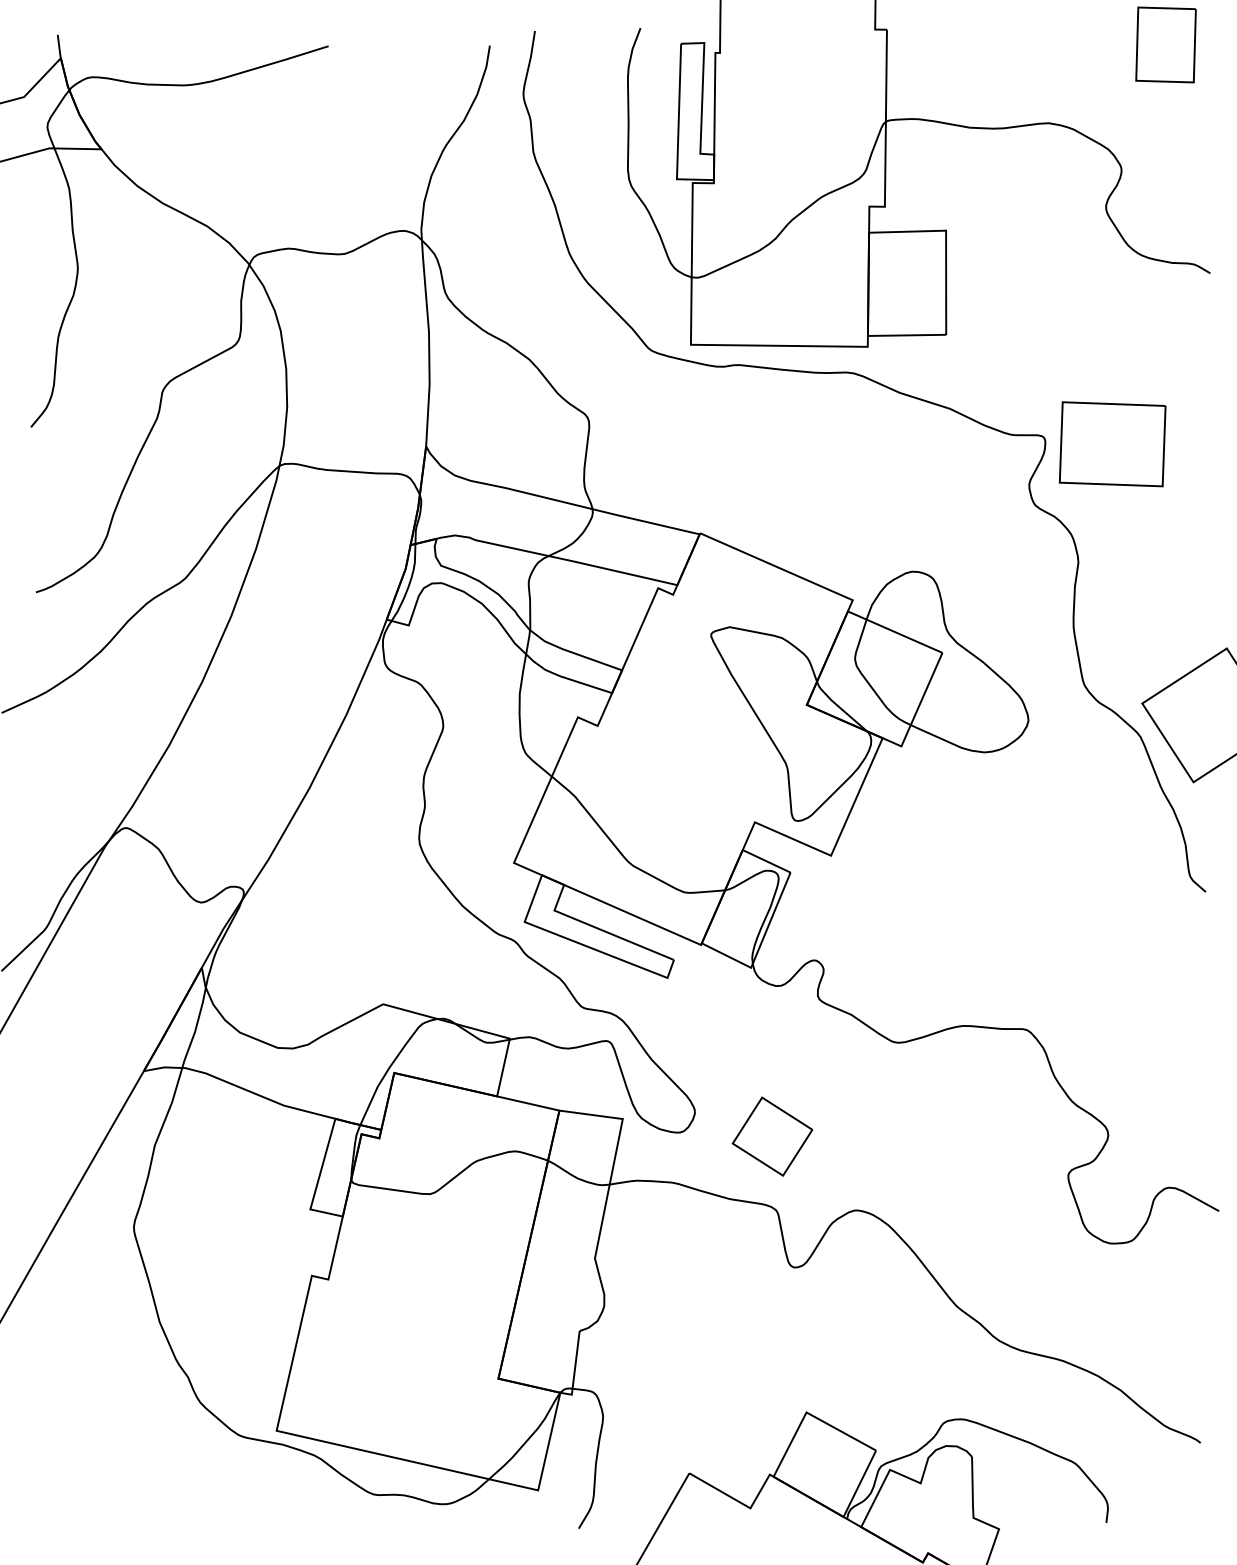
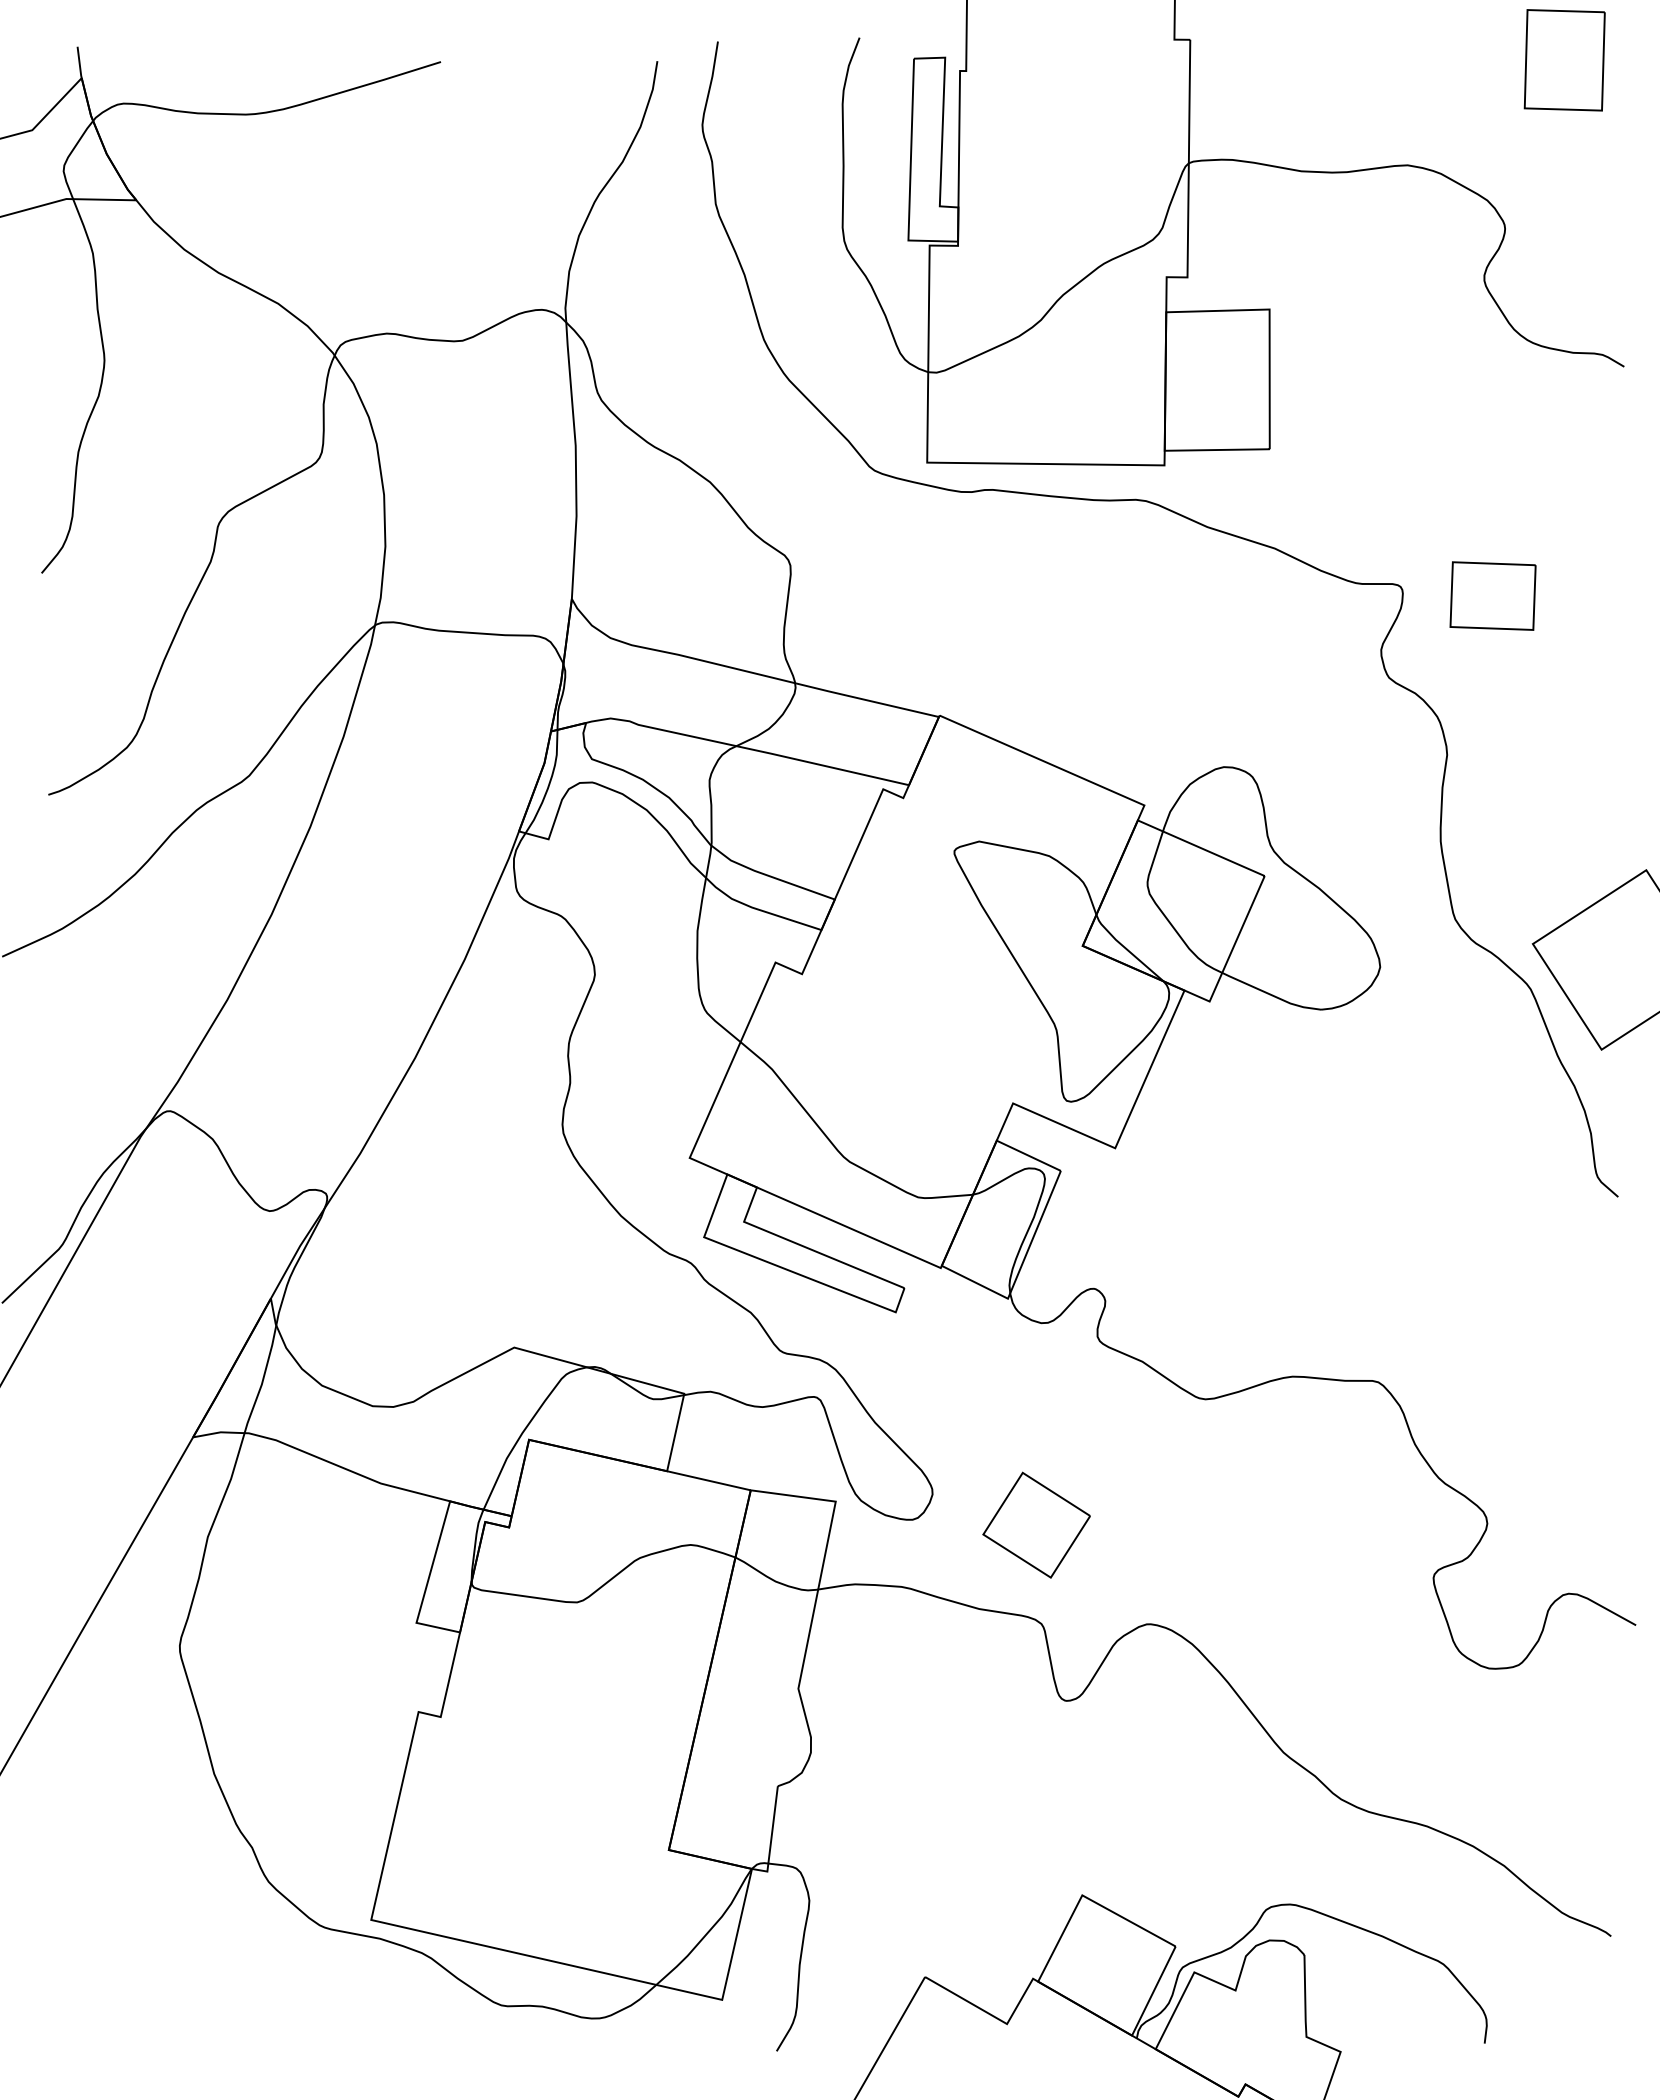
part: (1112, 443) -> (1492, 595), size x0.6

